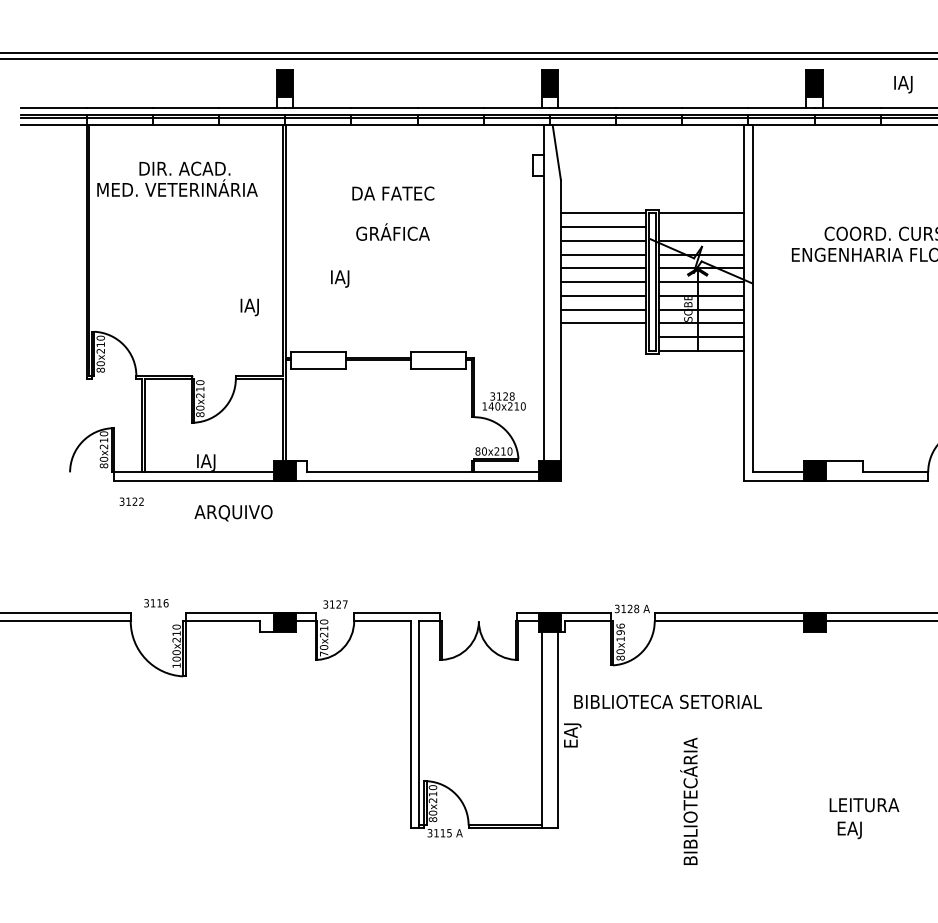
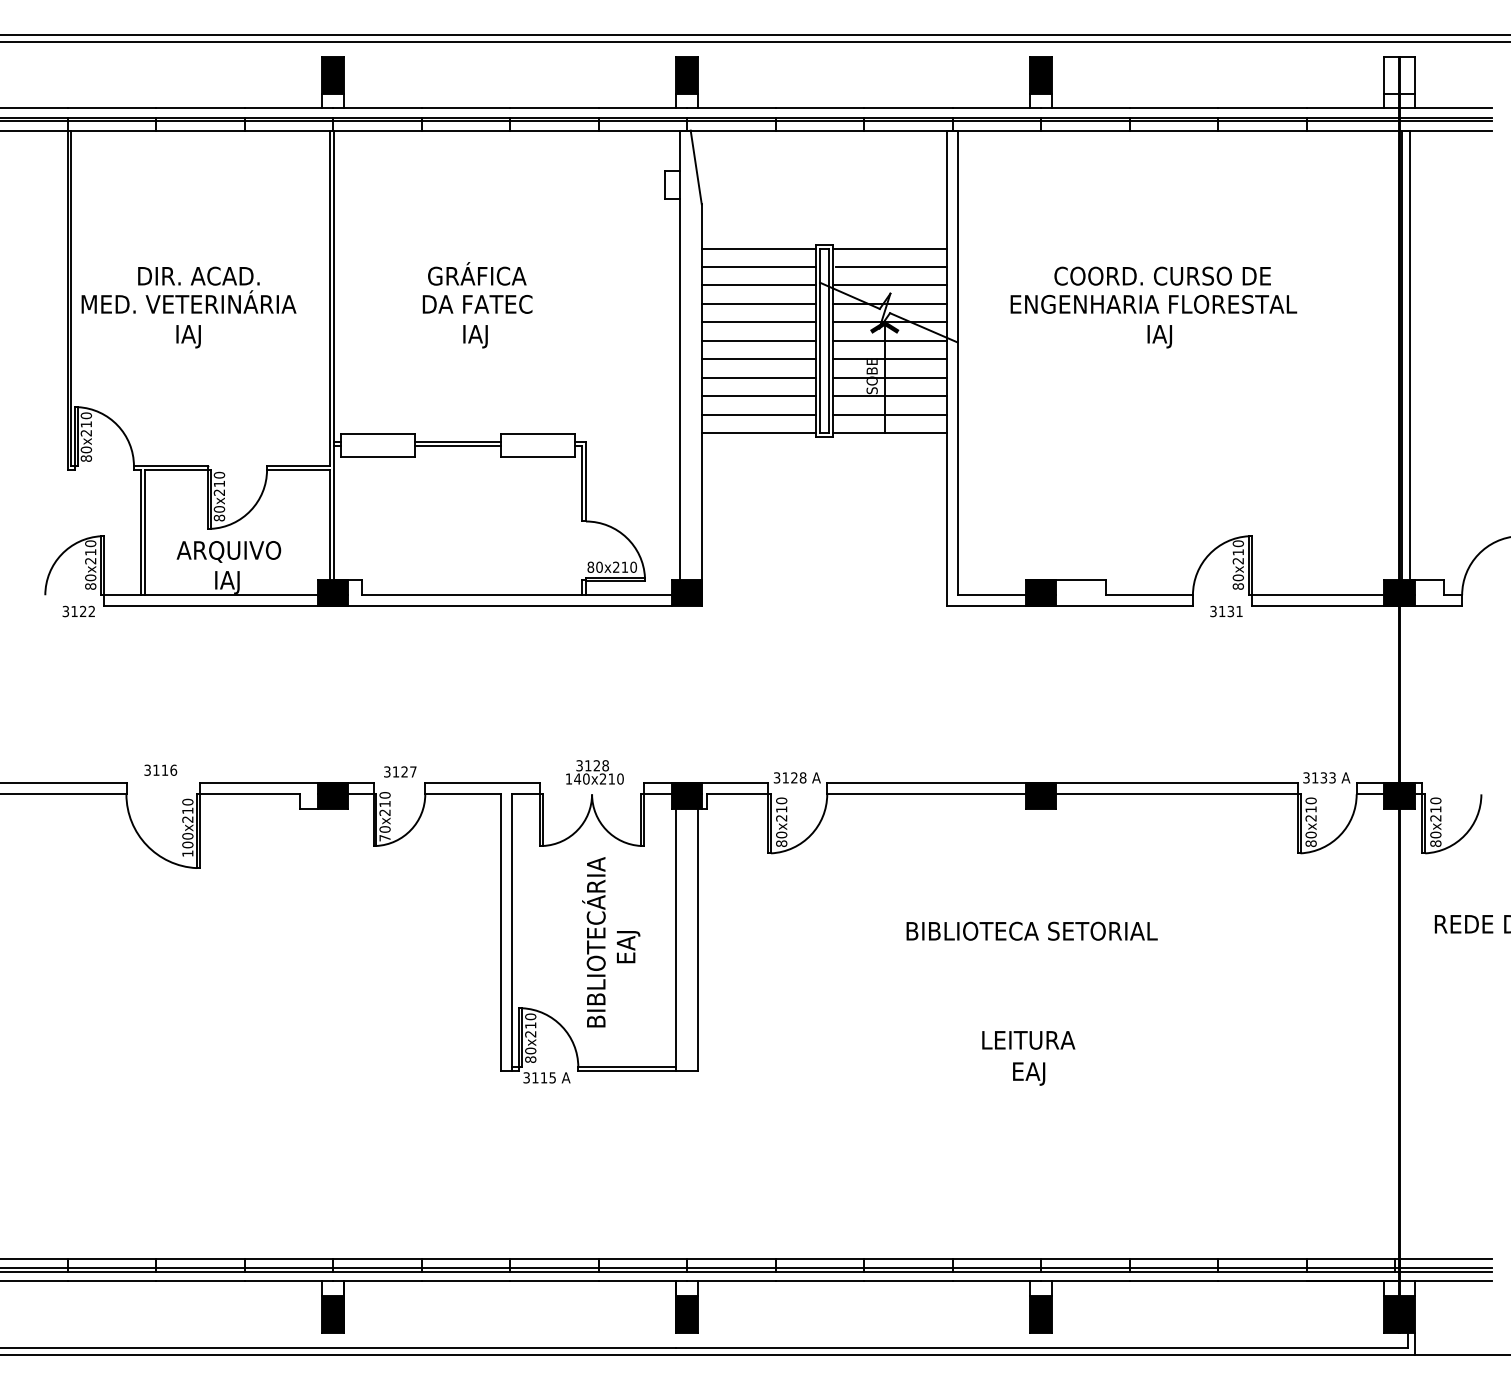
text: (903, 84) -> (1159, 336), moved
text: (177, 178) -> (188, 289), moved
text: (393, 193) -> (477, 304), moved
line: (702, 227) -> (891, 267), added
text: (340, 278) -> (475, 336), moved
text: (249, 307) -> (188, 336), moved
line: (603, 337) -> (758, 414), added
line: (603, 350) -> (758, 432), added
text: (503, 401) -> (594, 772), moved
text: (131, 501) -> (78, 611), moved
text: (233, 512) -> (228, 551), moved
text: (620, 632) -> (781, 809), 80x196 -> 80x210
text: (667, 701) -> (1031, 930), moved
text: (572, 735) -> (628, 947), moved
text: (688, 801) -> (593, 942), moved
text: (864, 805) -> (1028, 1040), moved
text: (850, 829) -> (1029, 1073), moved

